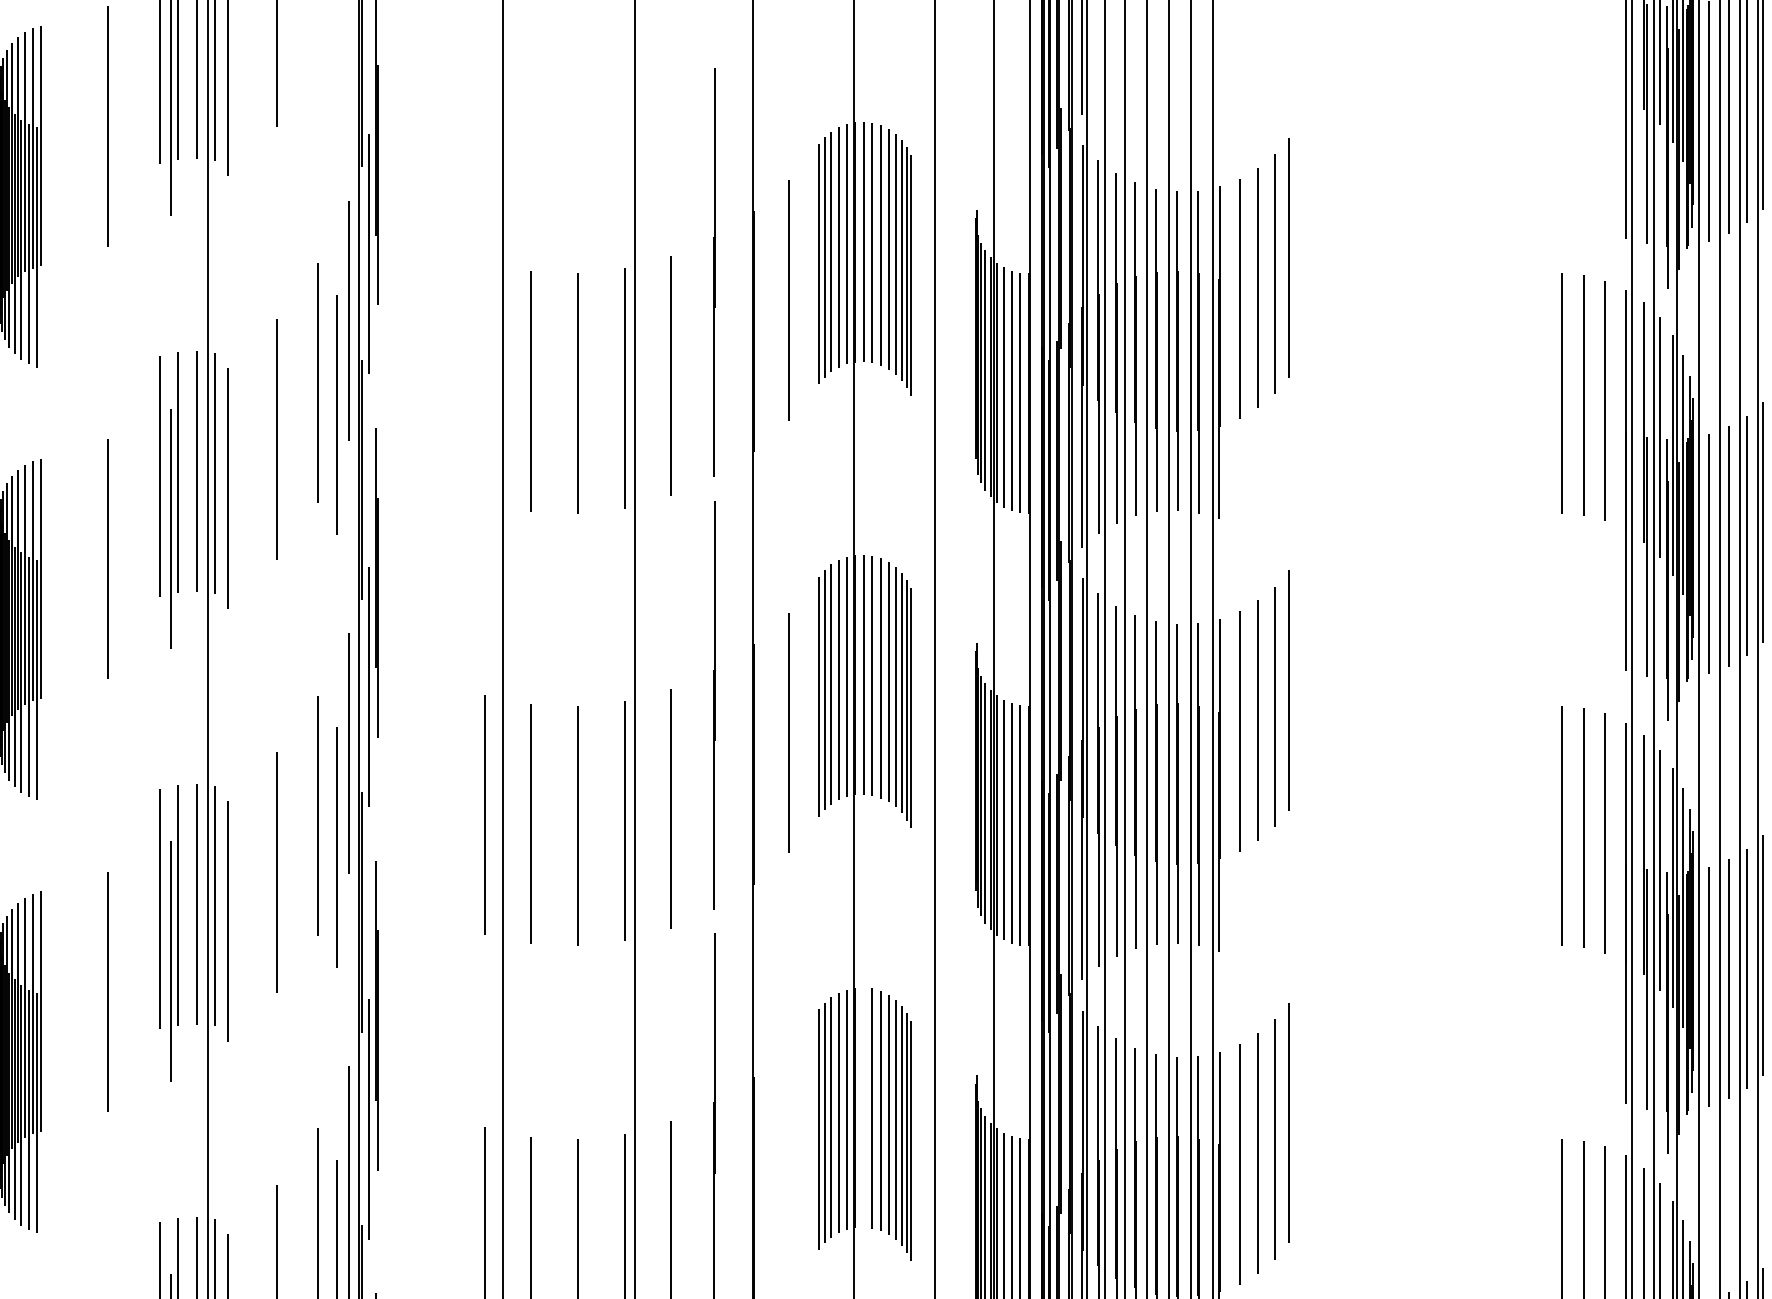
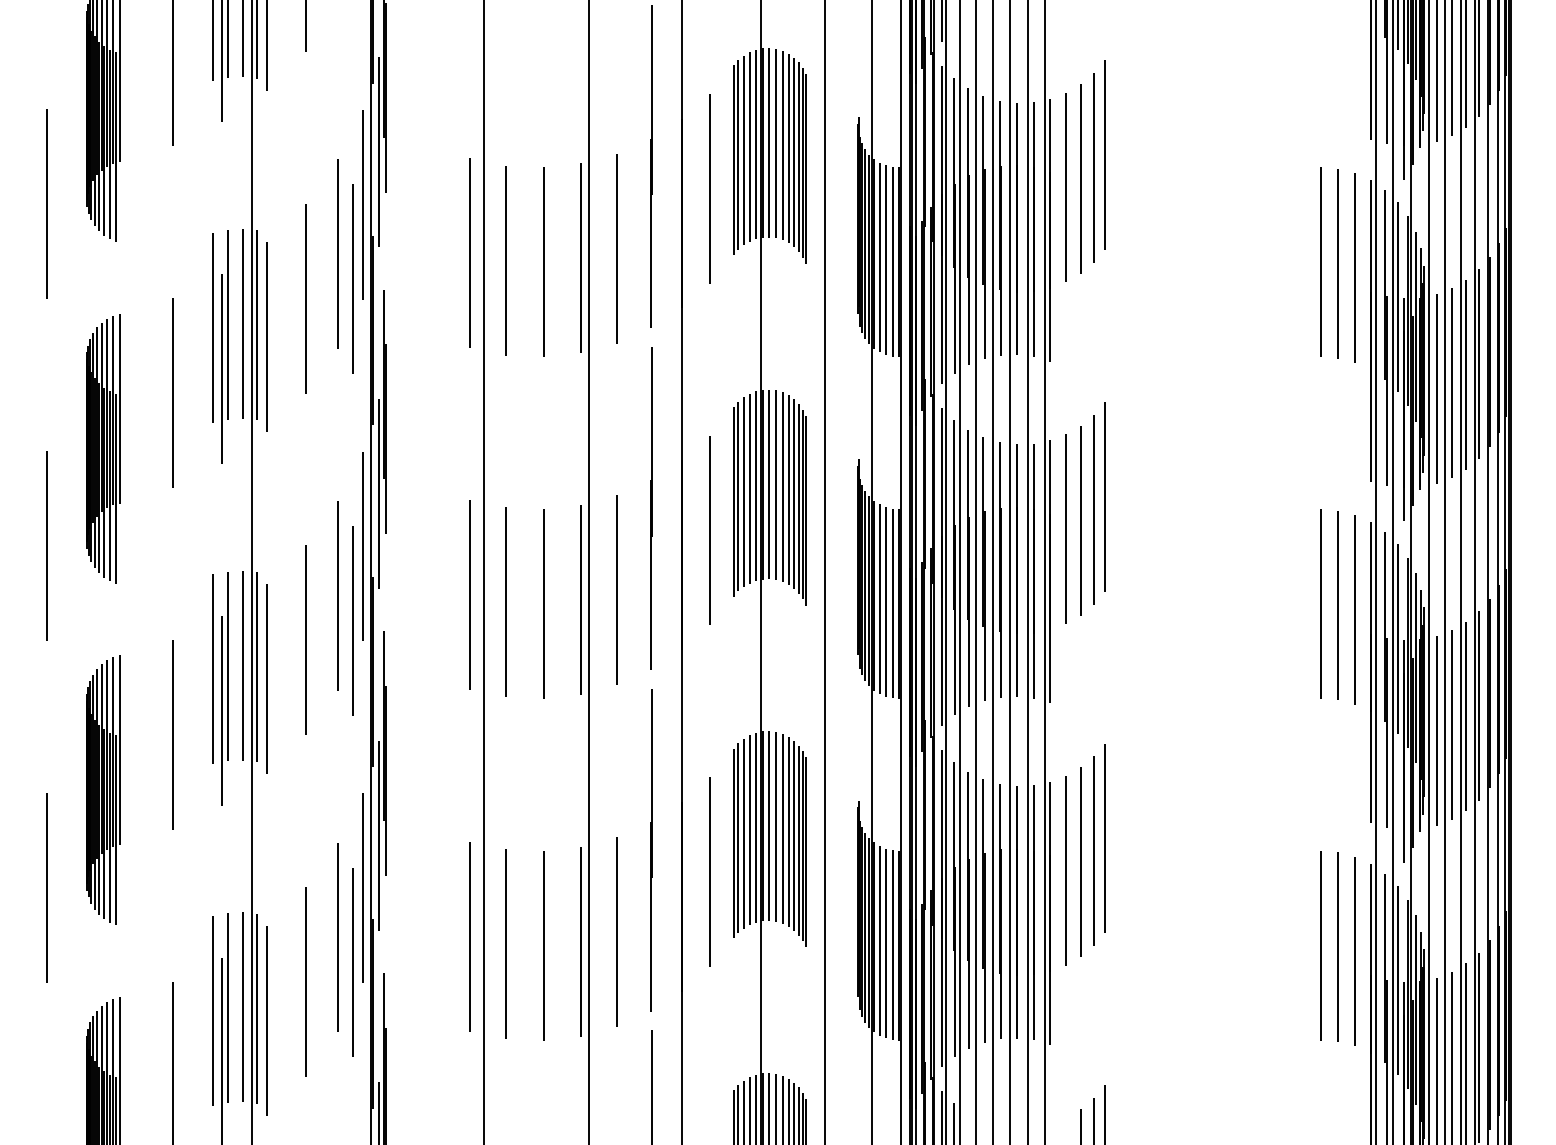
line: (484, 382) -> (469, 253), added
line: (864, 1108) -> (769, 826), added
line: (789, 1166) -> (710, 872), added

